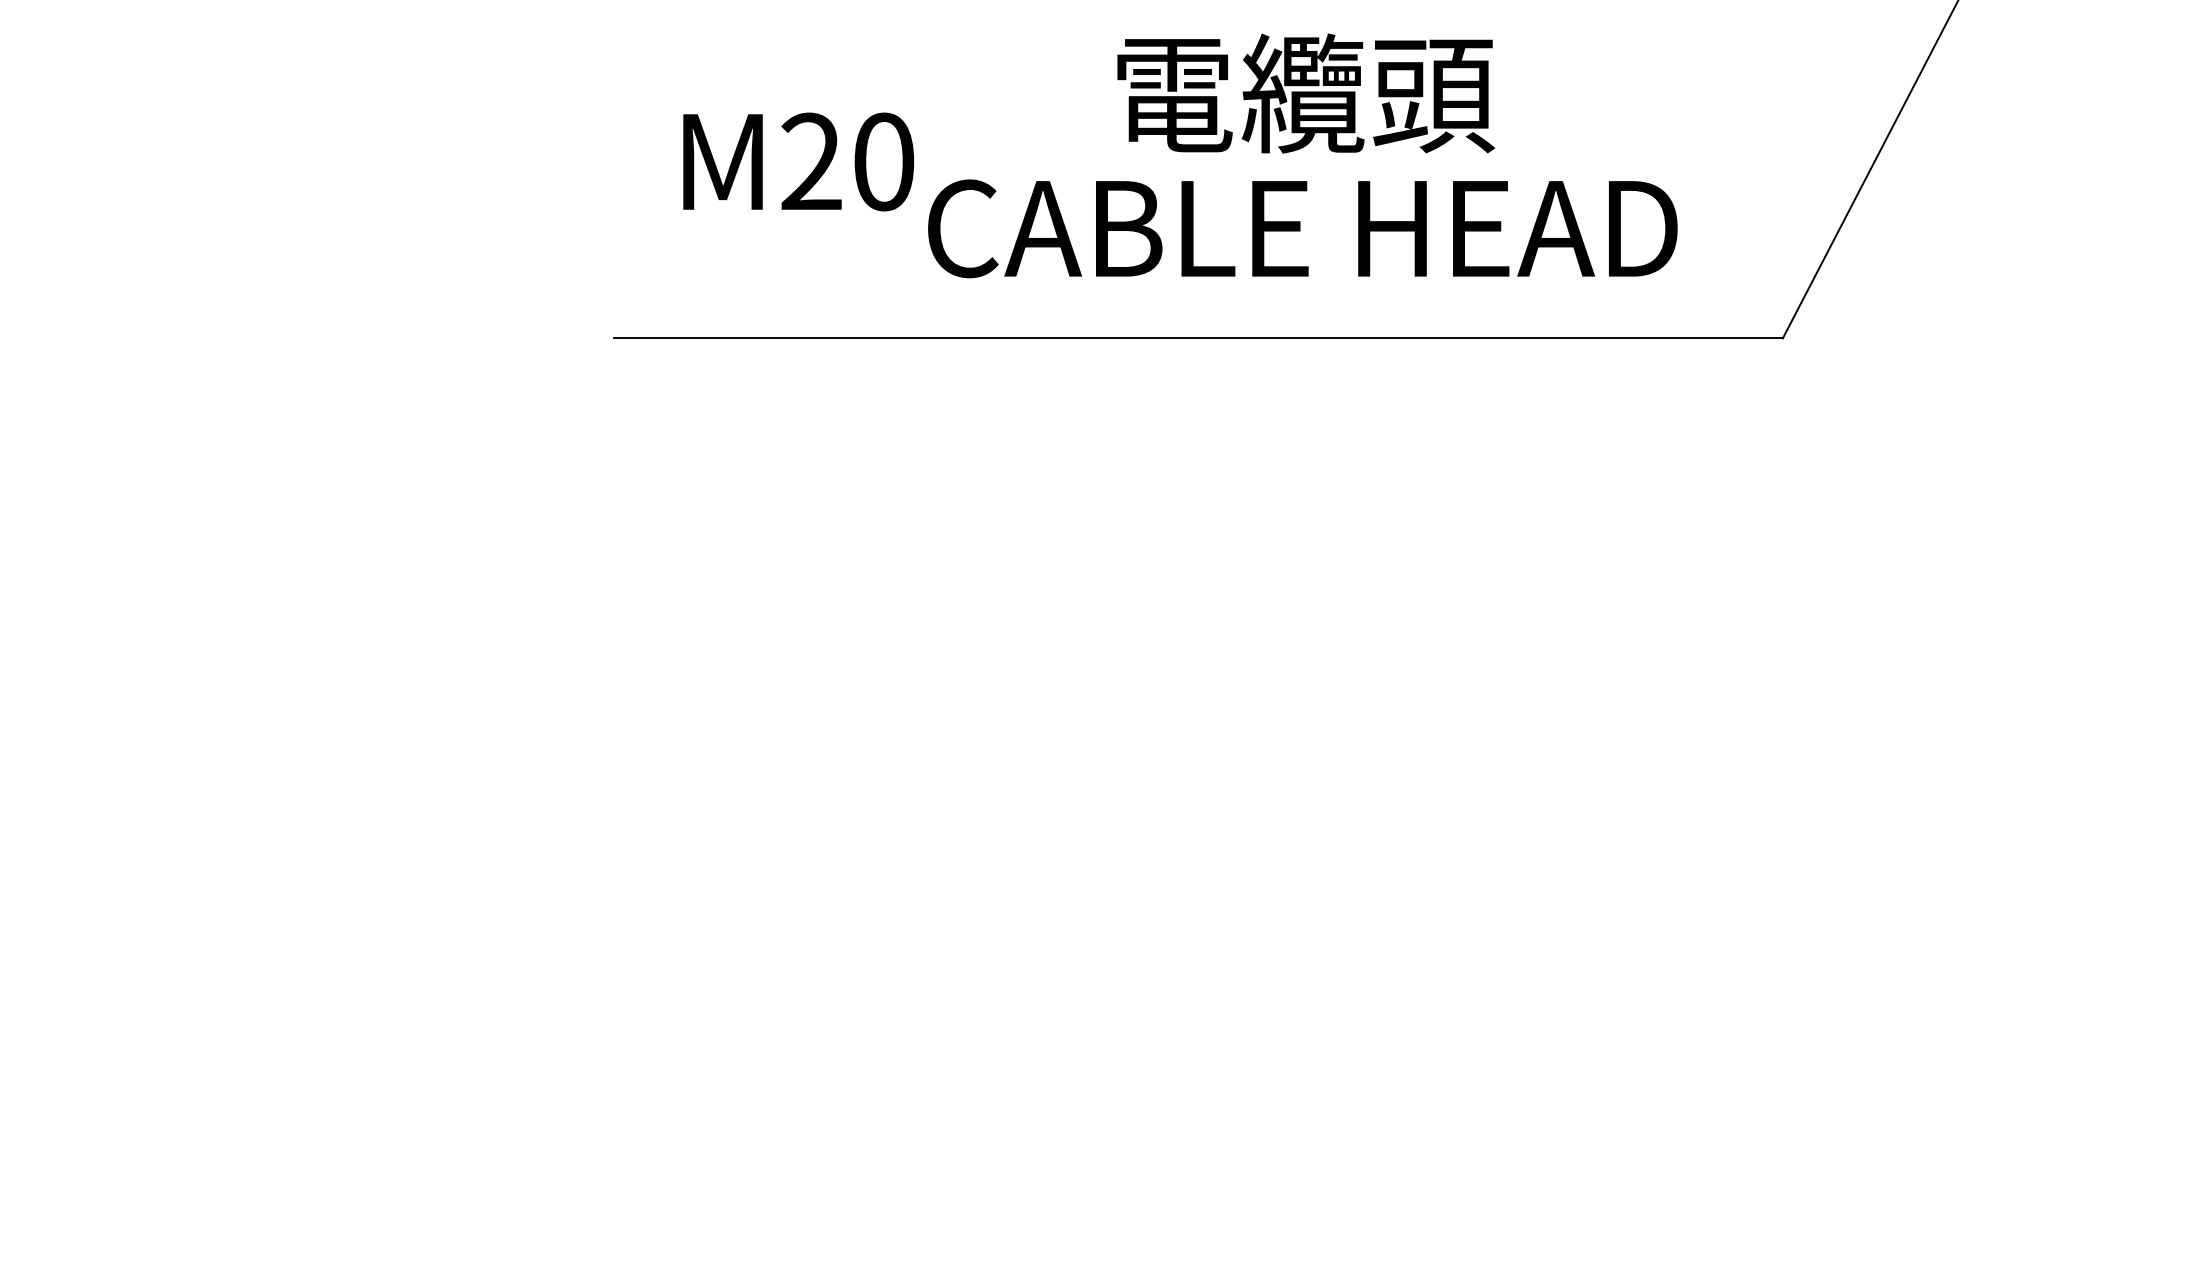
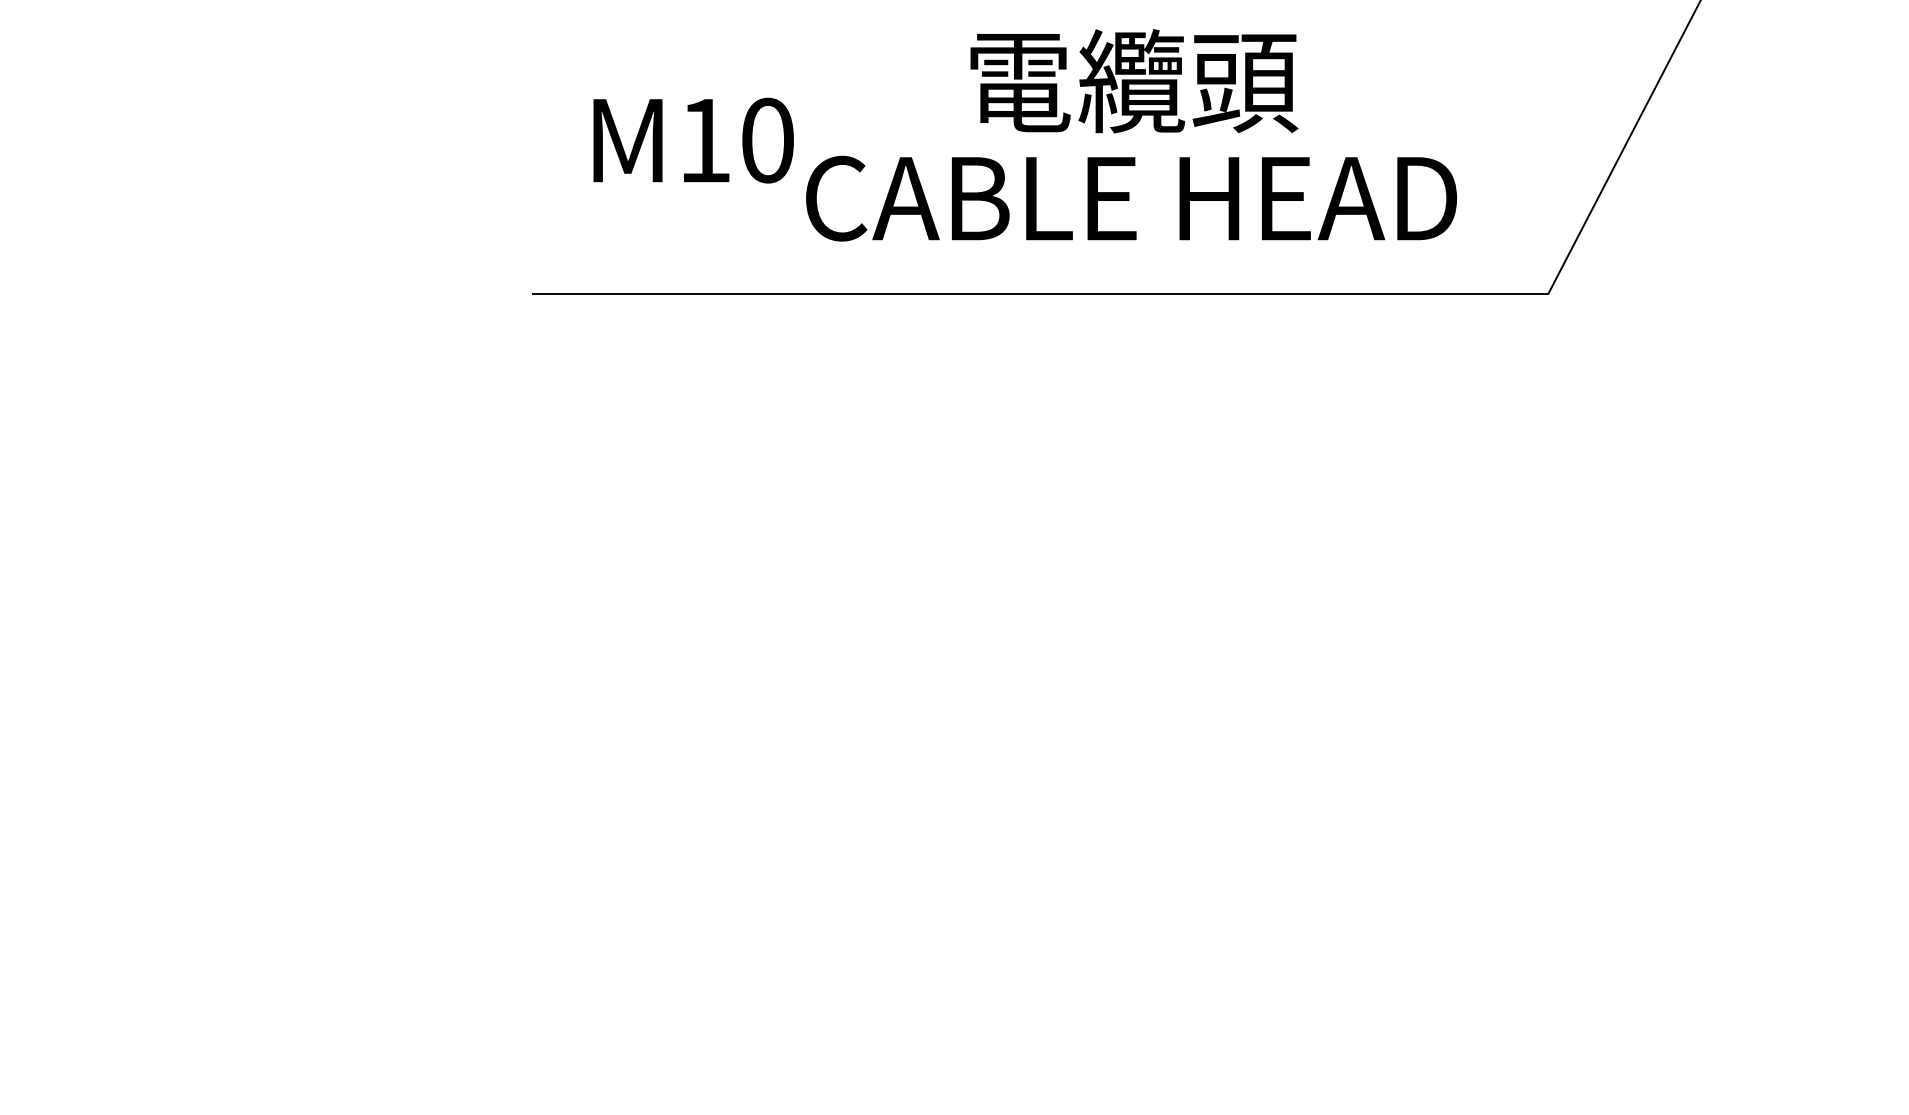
text: (811, 160) -> (704, 139), M20 -> M10

